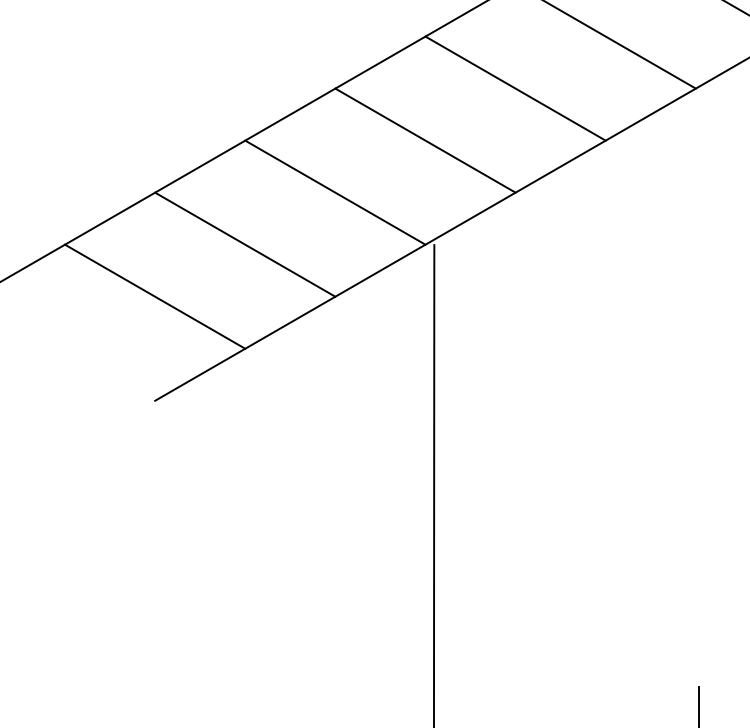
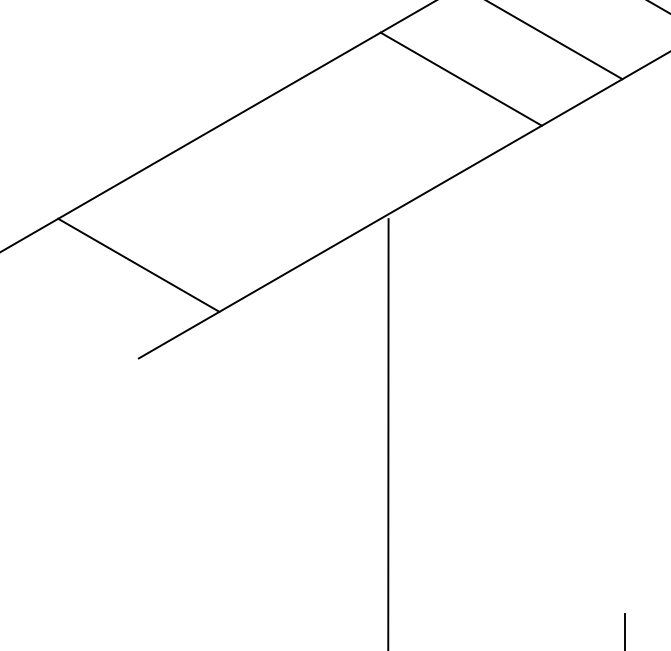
line: (425, 140) -> (380, 125), removed
line: (335, 192) -> (300, 172), removed
line: (245, 244) -> (219, 218), removed

